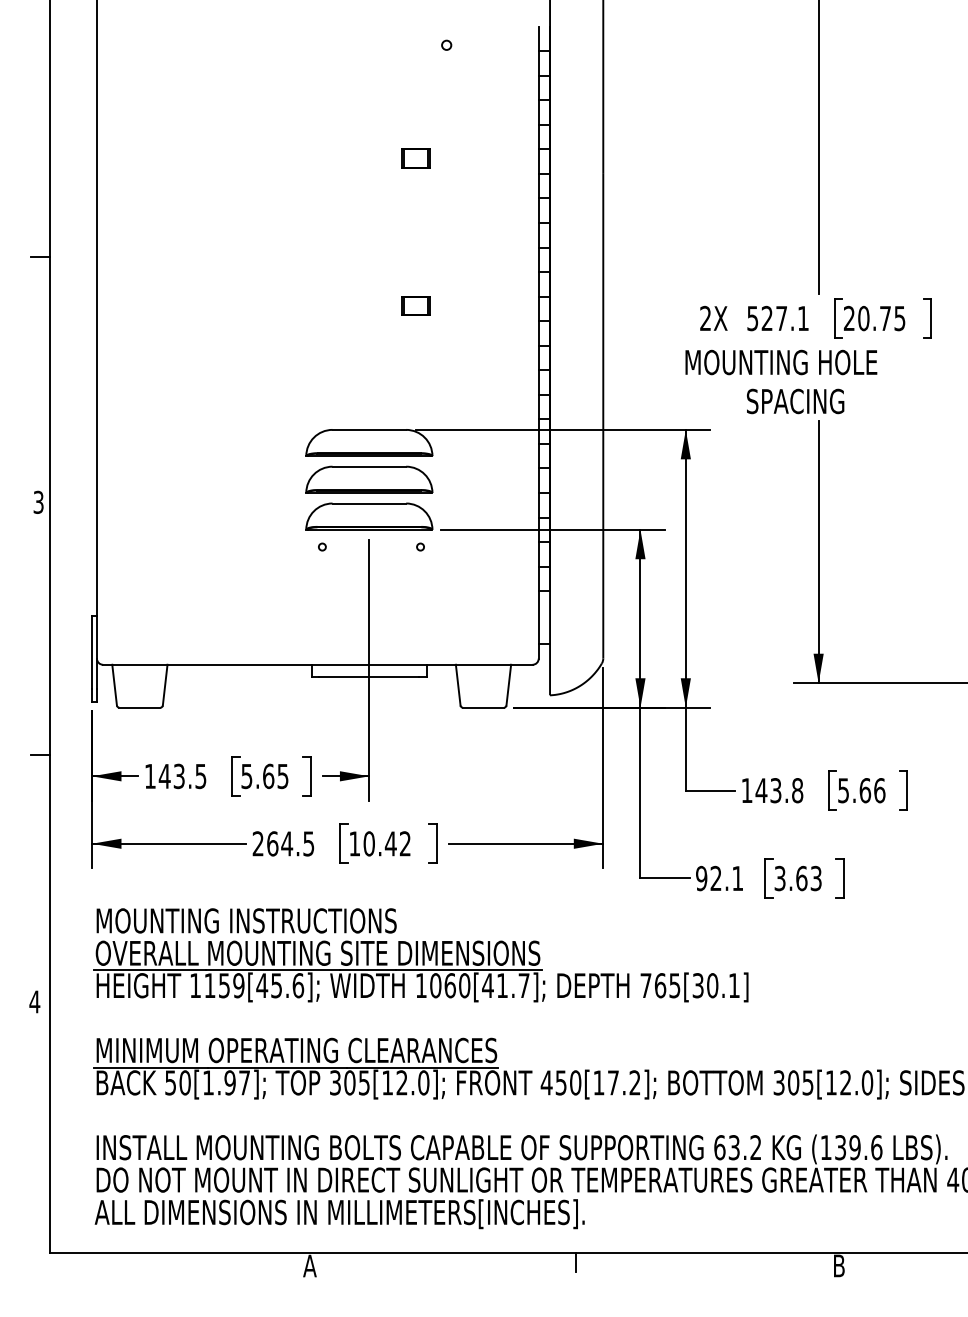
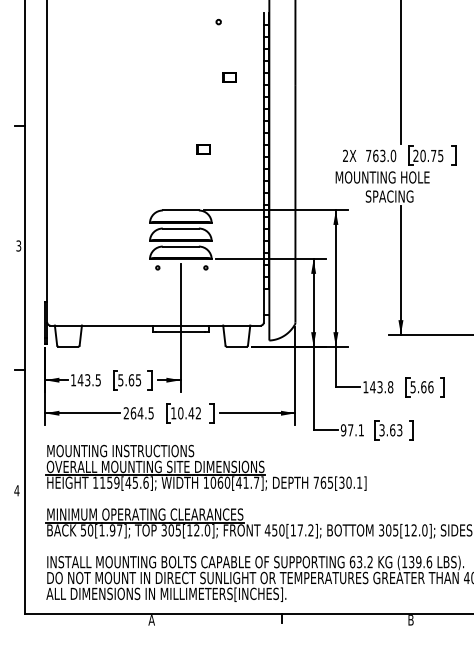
part: (415, 158) -> (229, 77), moved
text: (778, 317) -> (381, 155), 527.1 -> 763.0
text: (715, 878) -> (350, 430), 92.1 -> 97.1

